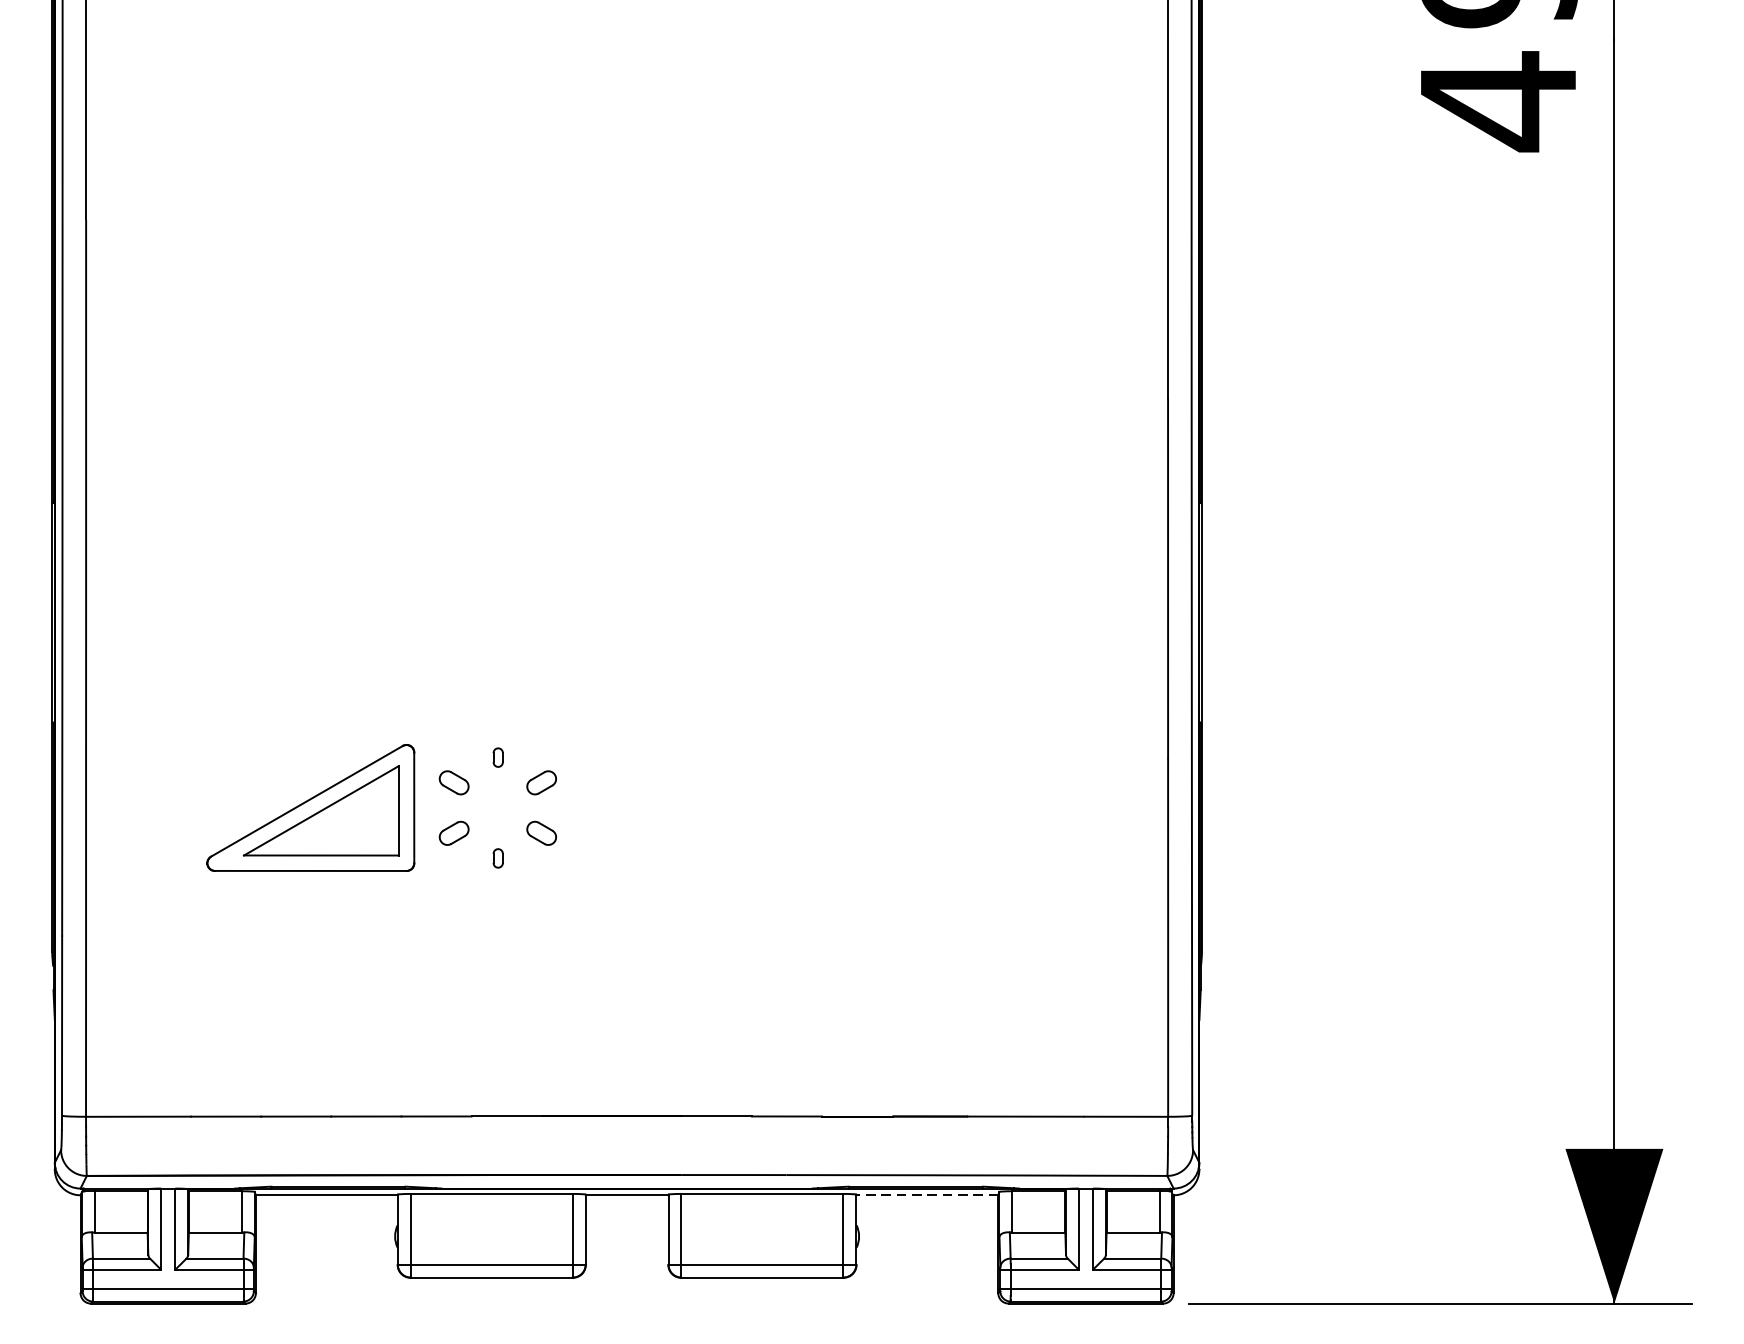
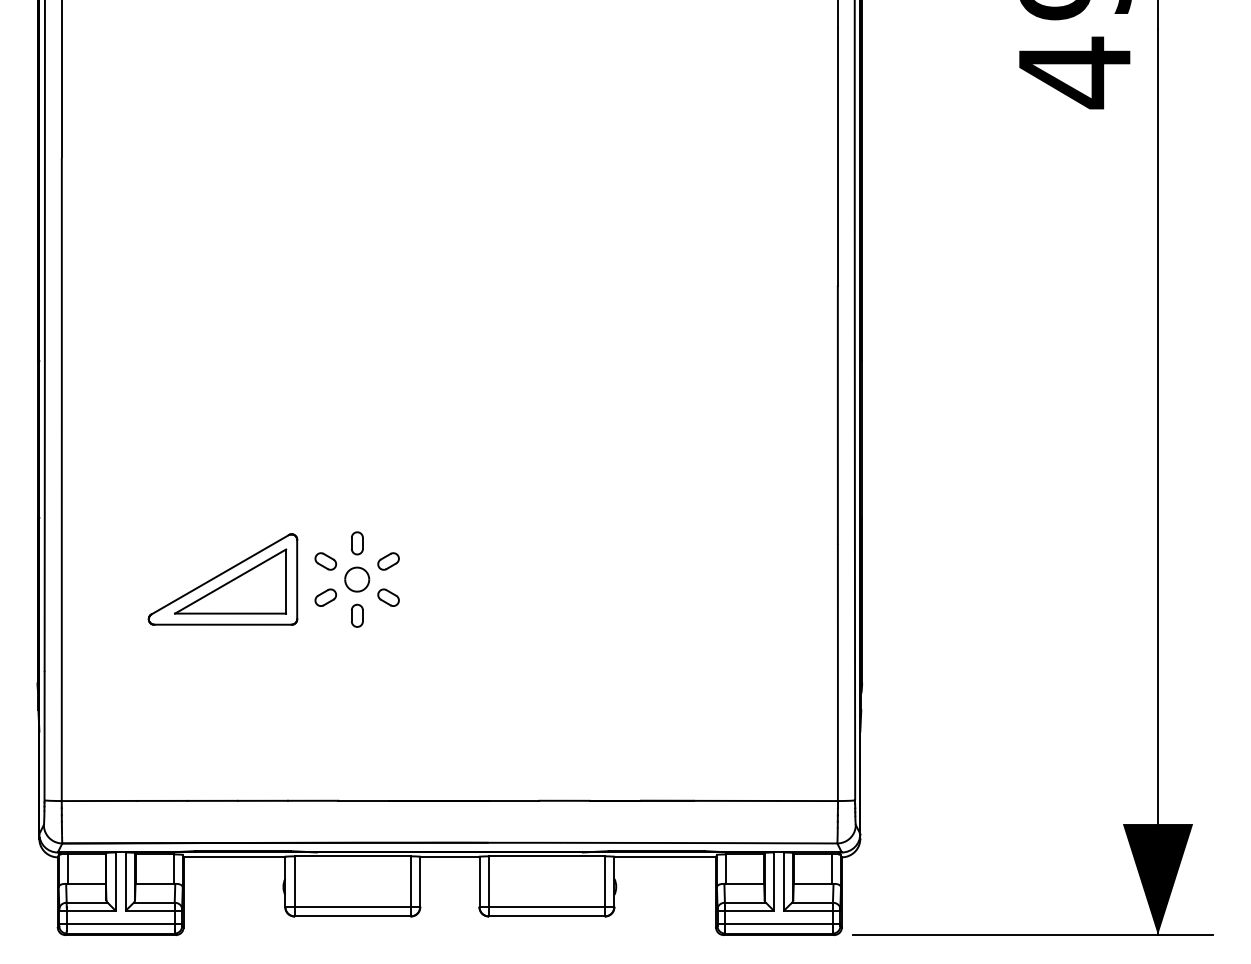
part: (498, 757) -> (357, 543), size x1.67
part: (498, 807) -> (357, 579), added
part: (498, 858) -> (357, 615), size x1.67
line: (927, 1195) -> (665, 857), dashed -> solid

